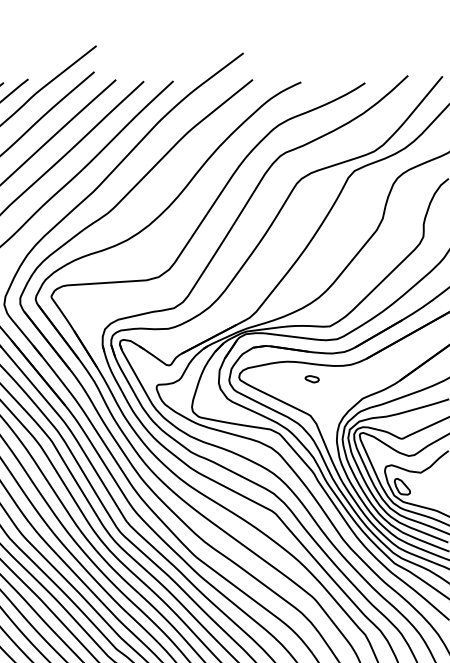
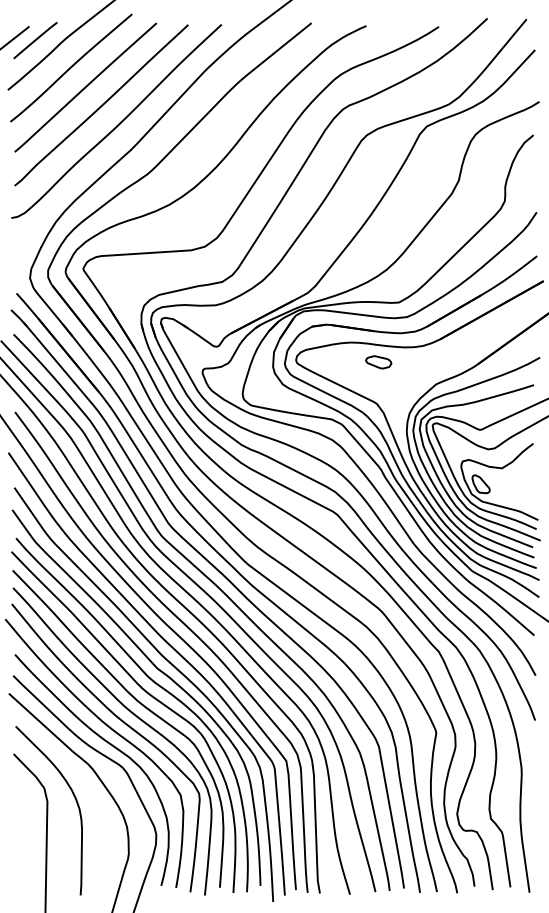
part: (311, 379) -> (378, 362), size x1.67

